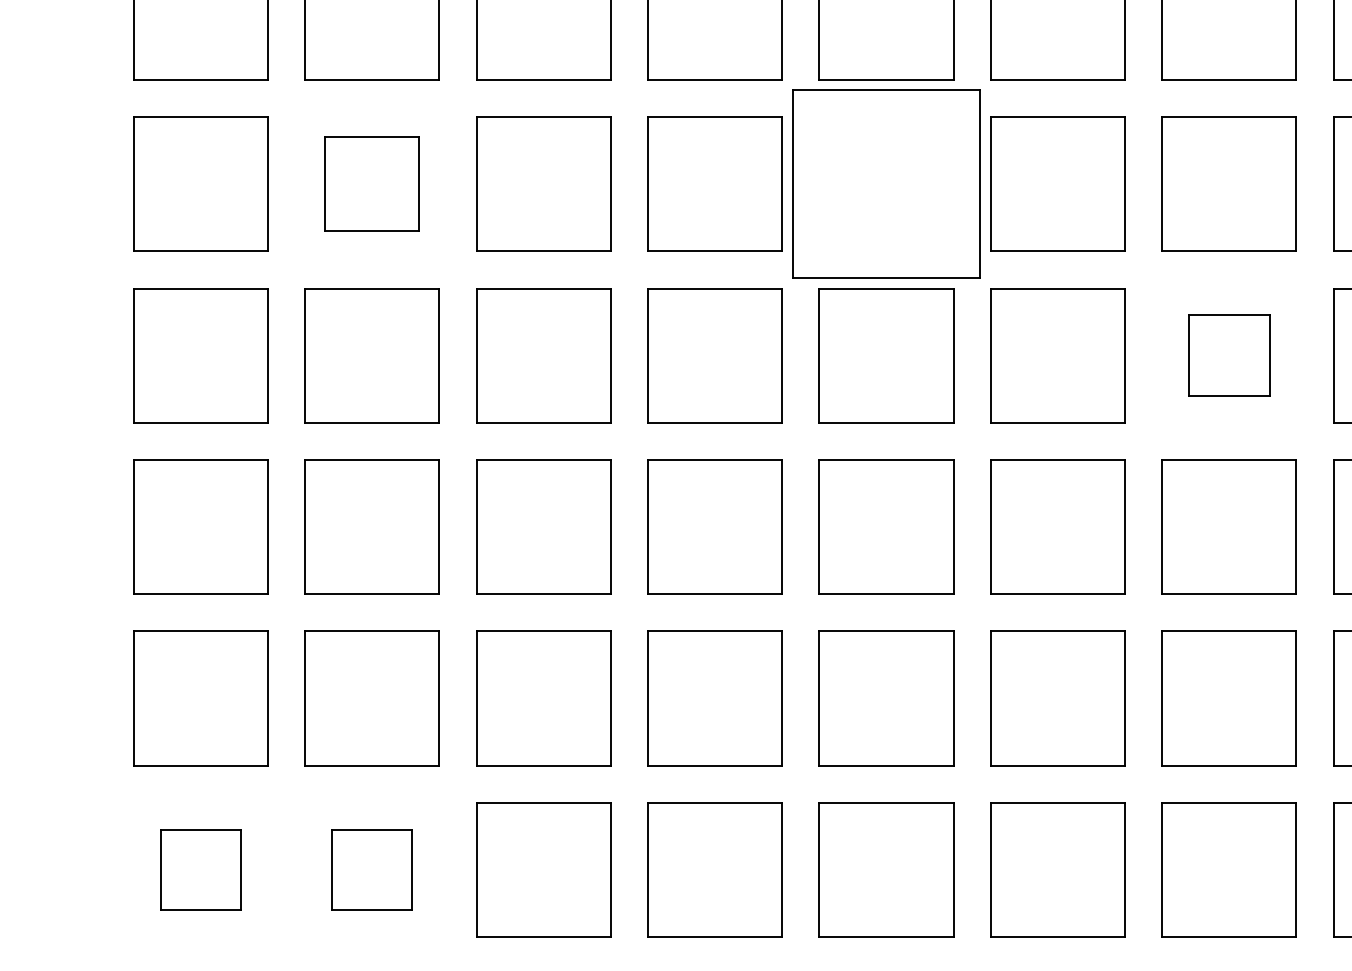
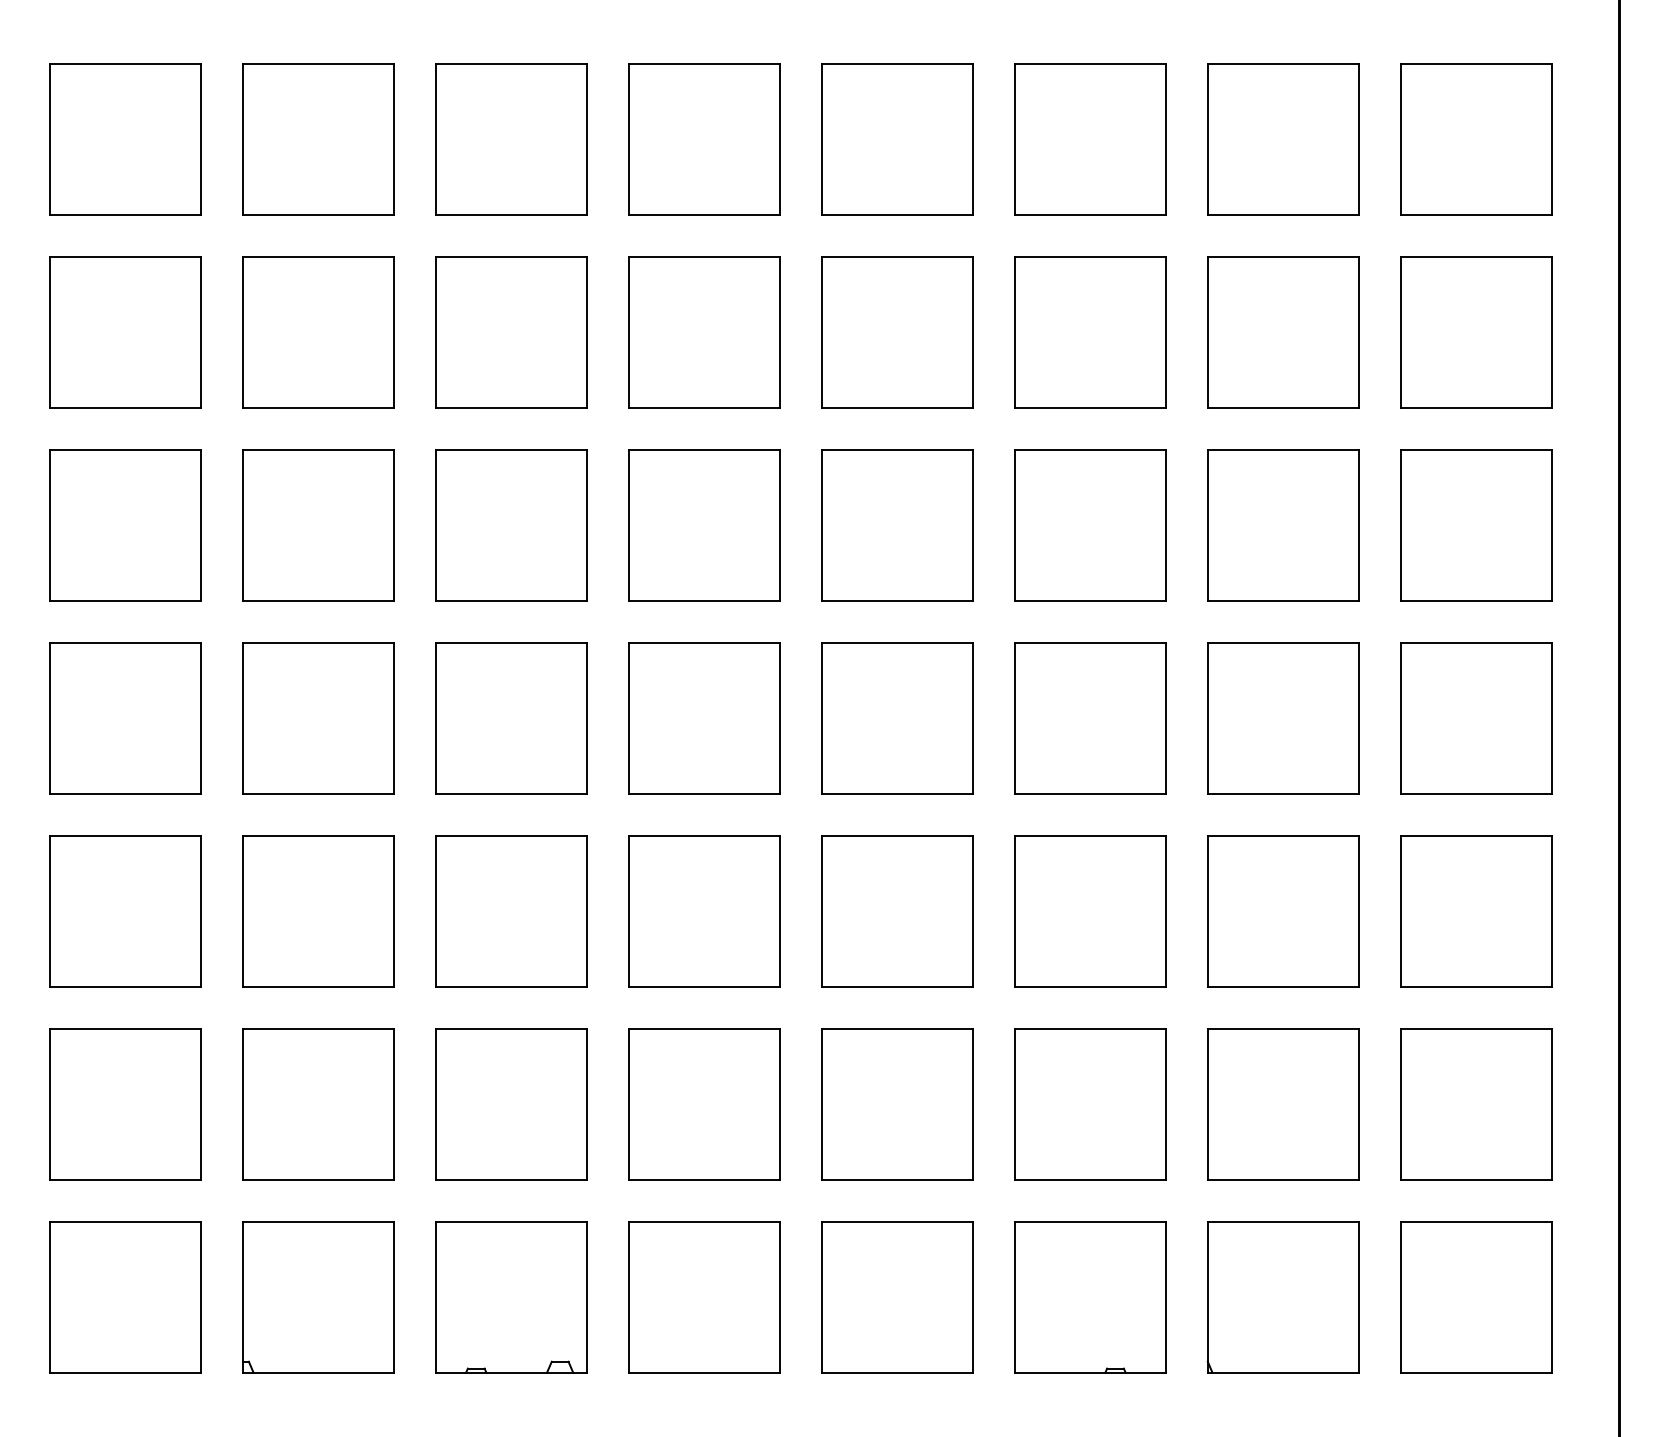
part: (372, 184) -> (318, 332), size x1.43
part: (886, 184) -> (897, 332), size x0.71
part: (1229, 355) -> (1283, 525), size x1.67
part: (200, 870) -> (125, 1104), size x1.67
part: (372, 870) -> (318, 1104), size x1.67

